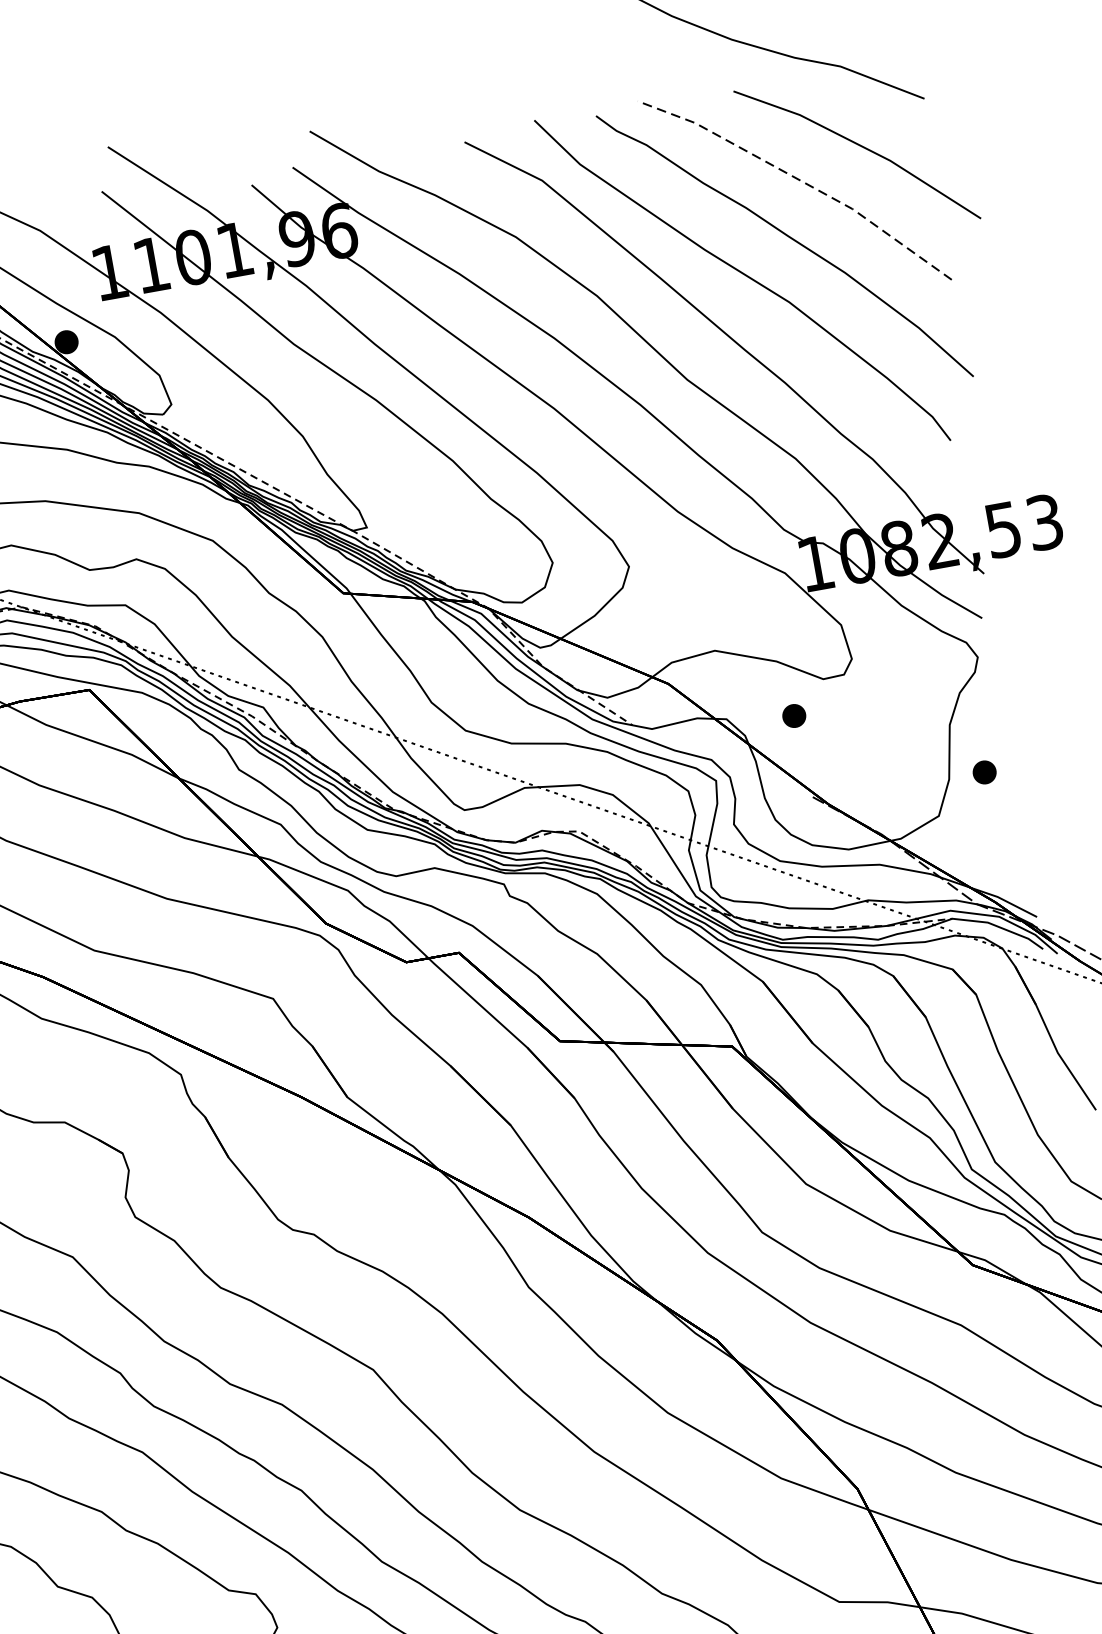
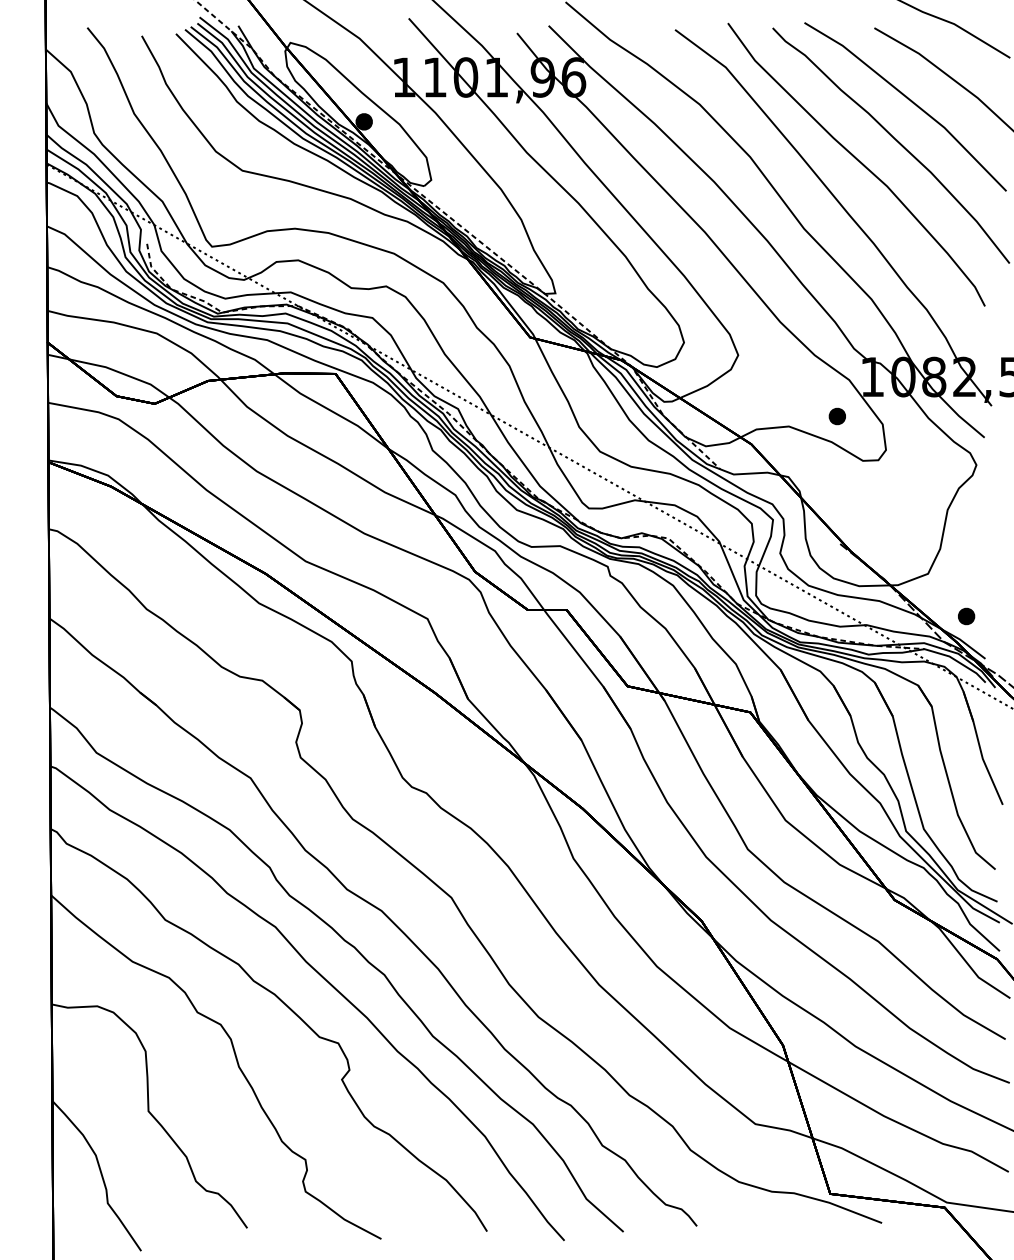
line: (799, 180) -> (910, 100), dashed -> solid
part: (793, 716) -> (836, 416), moved
part: (984, 772) -> (966, 616), moved

